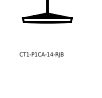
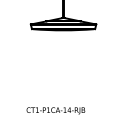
text: (41, 54) -> (55, 110), moved

